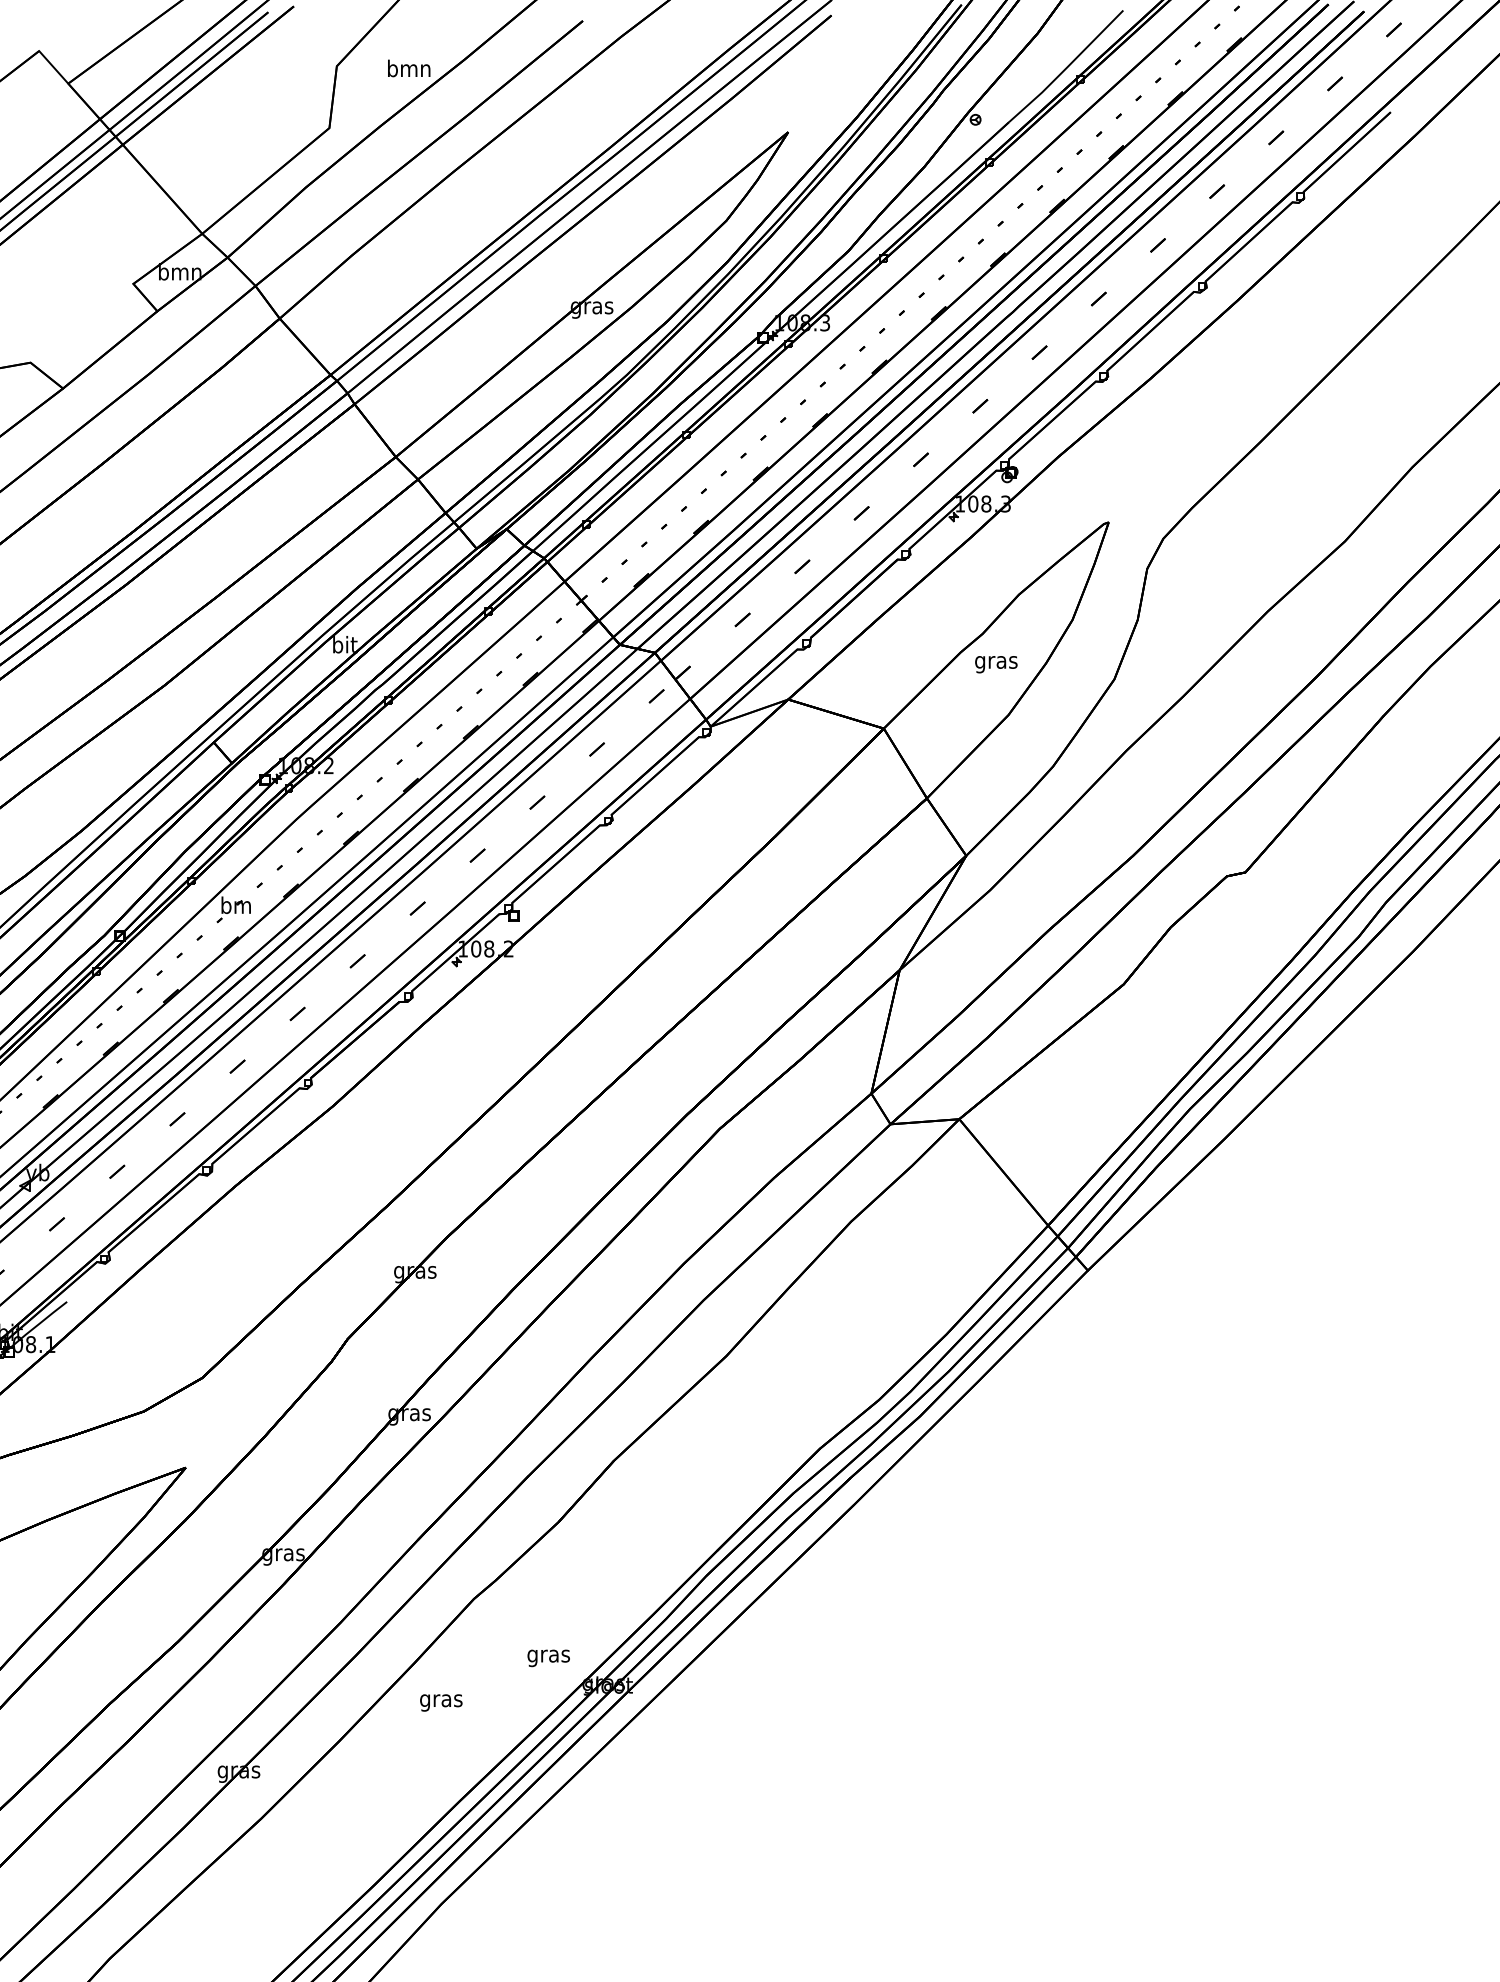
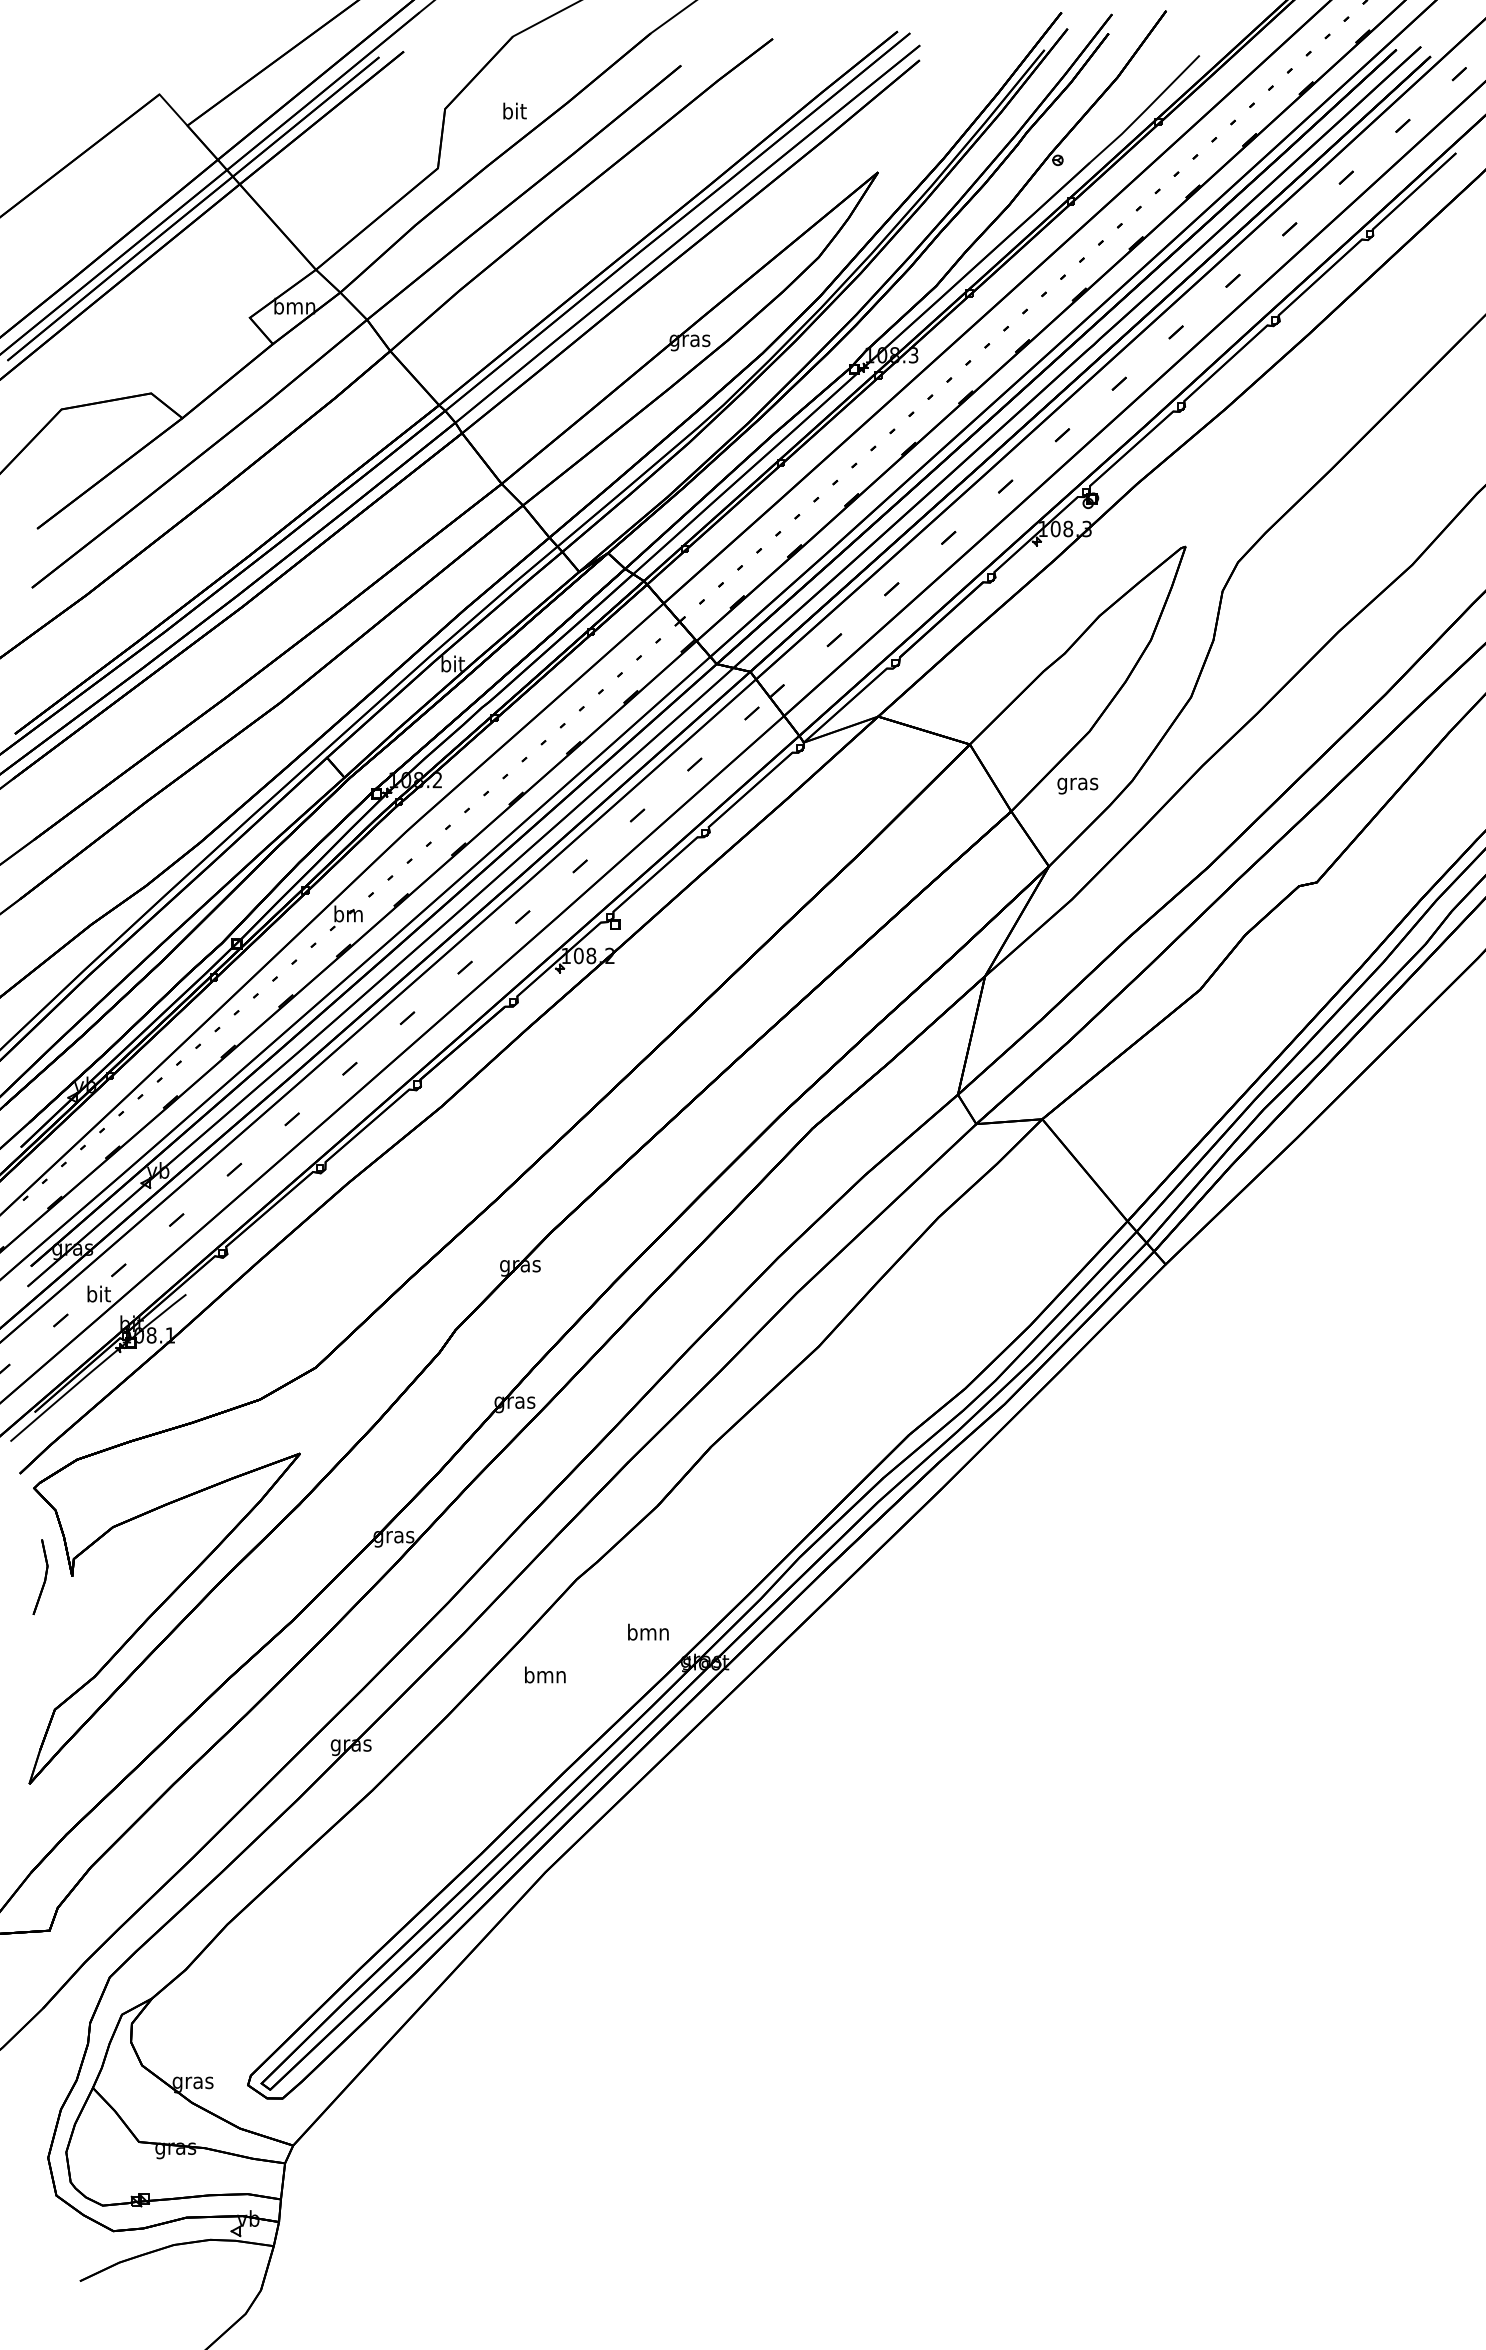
text: (409, 67) -> (514, 110), bmn -> bit
text: (995, 664) -> (1077, 785), moved
text: (548, 1655) -> (648, 1633), gras -> bmn
text: (441, 1700) -> (545, 1676), gras -> bmn

